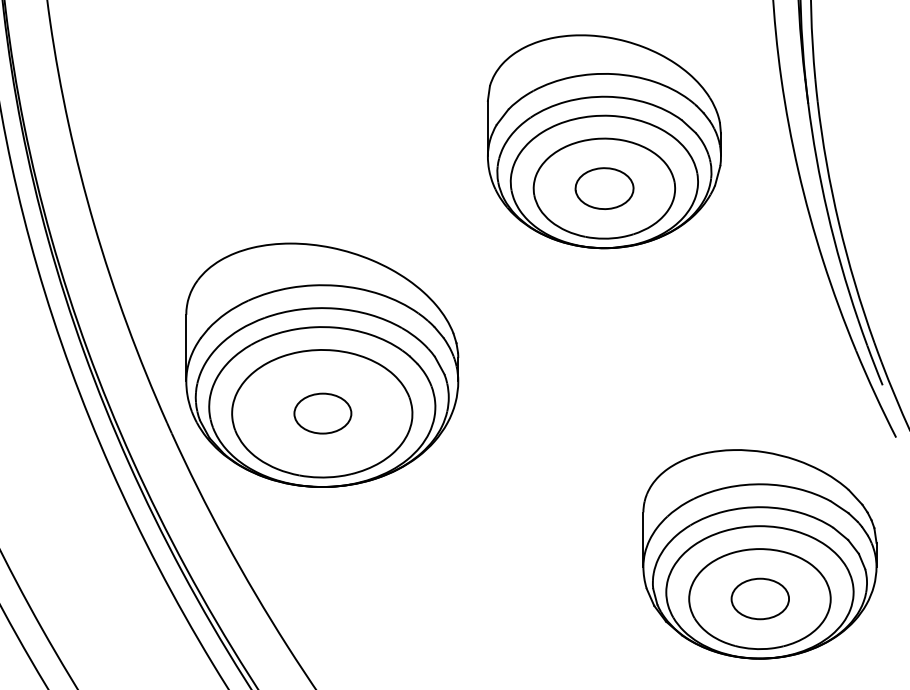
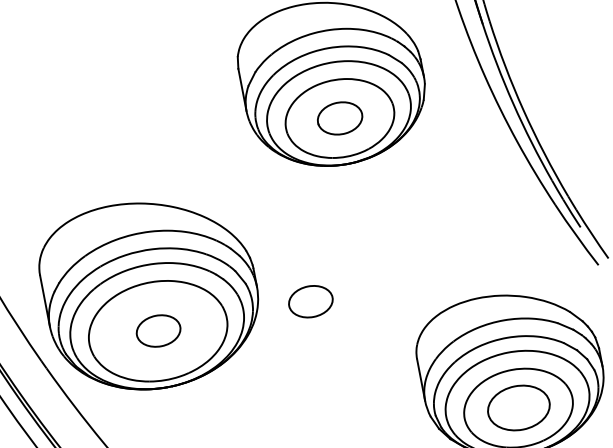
part: (522, 413) -> (310, 301), added
part: (759, 598) -> (518, 407), size x1.4

